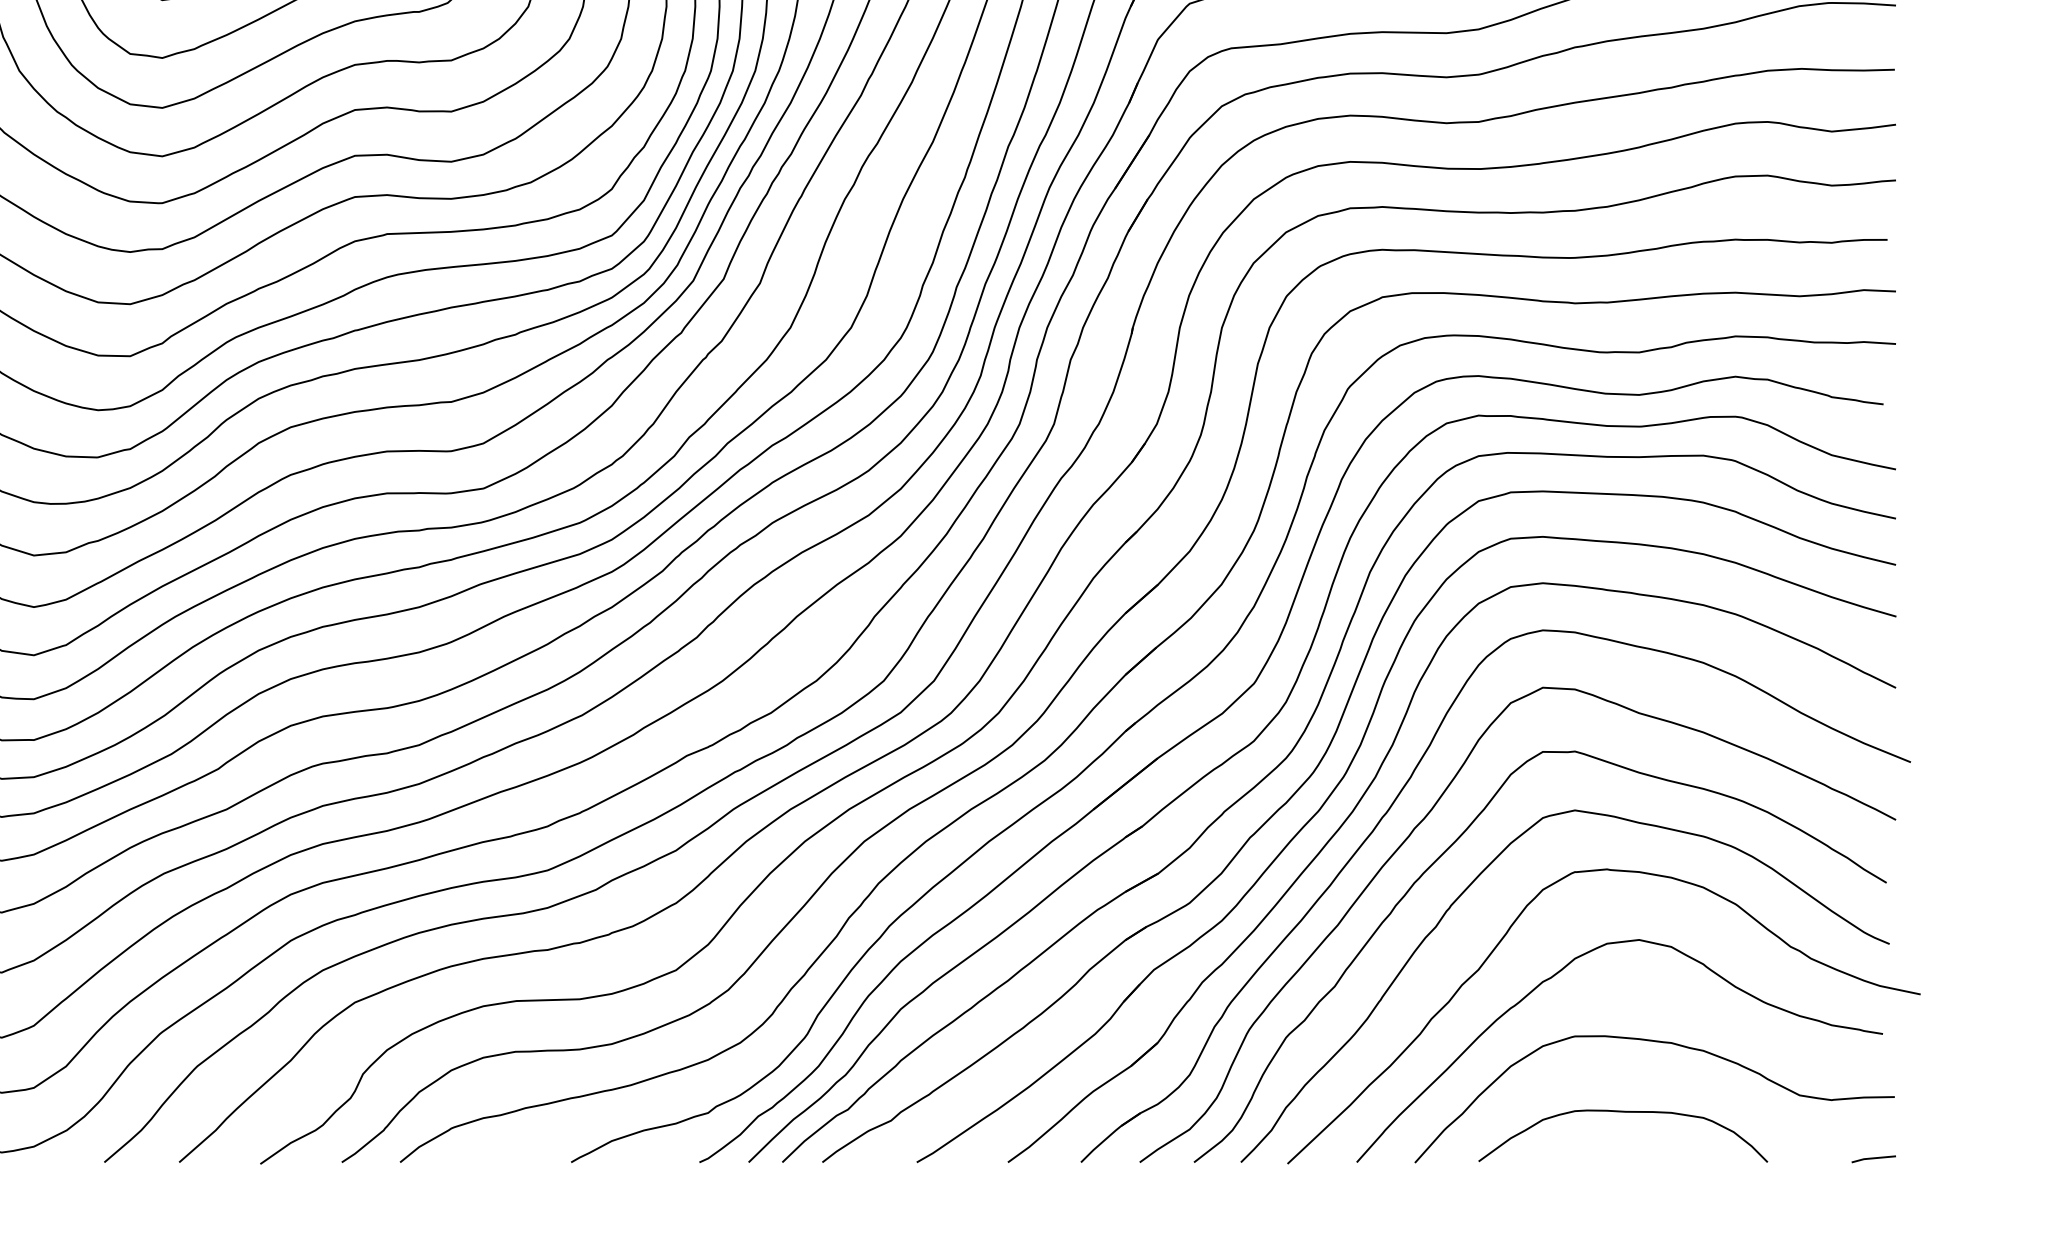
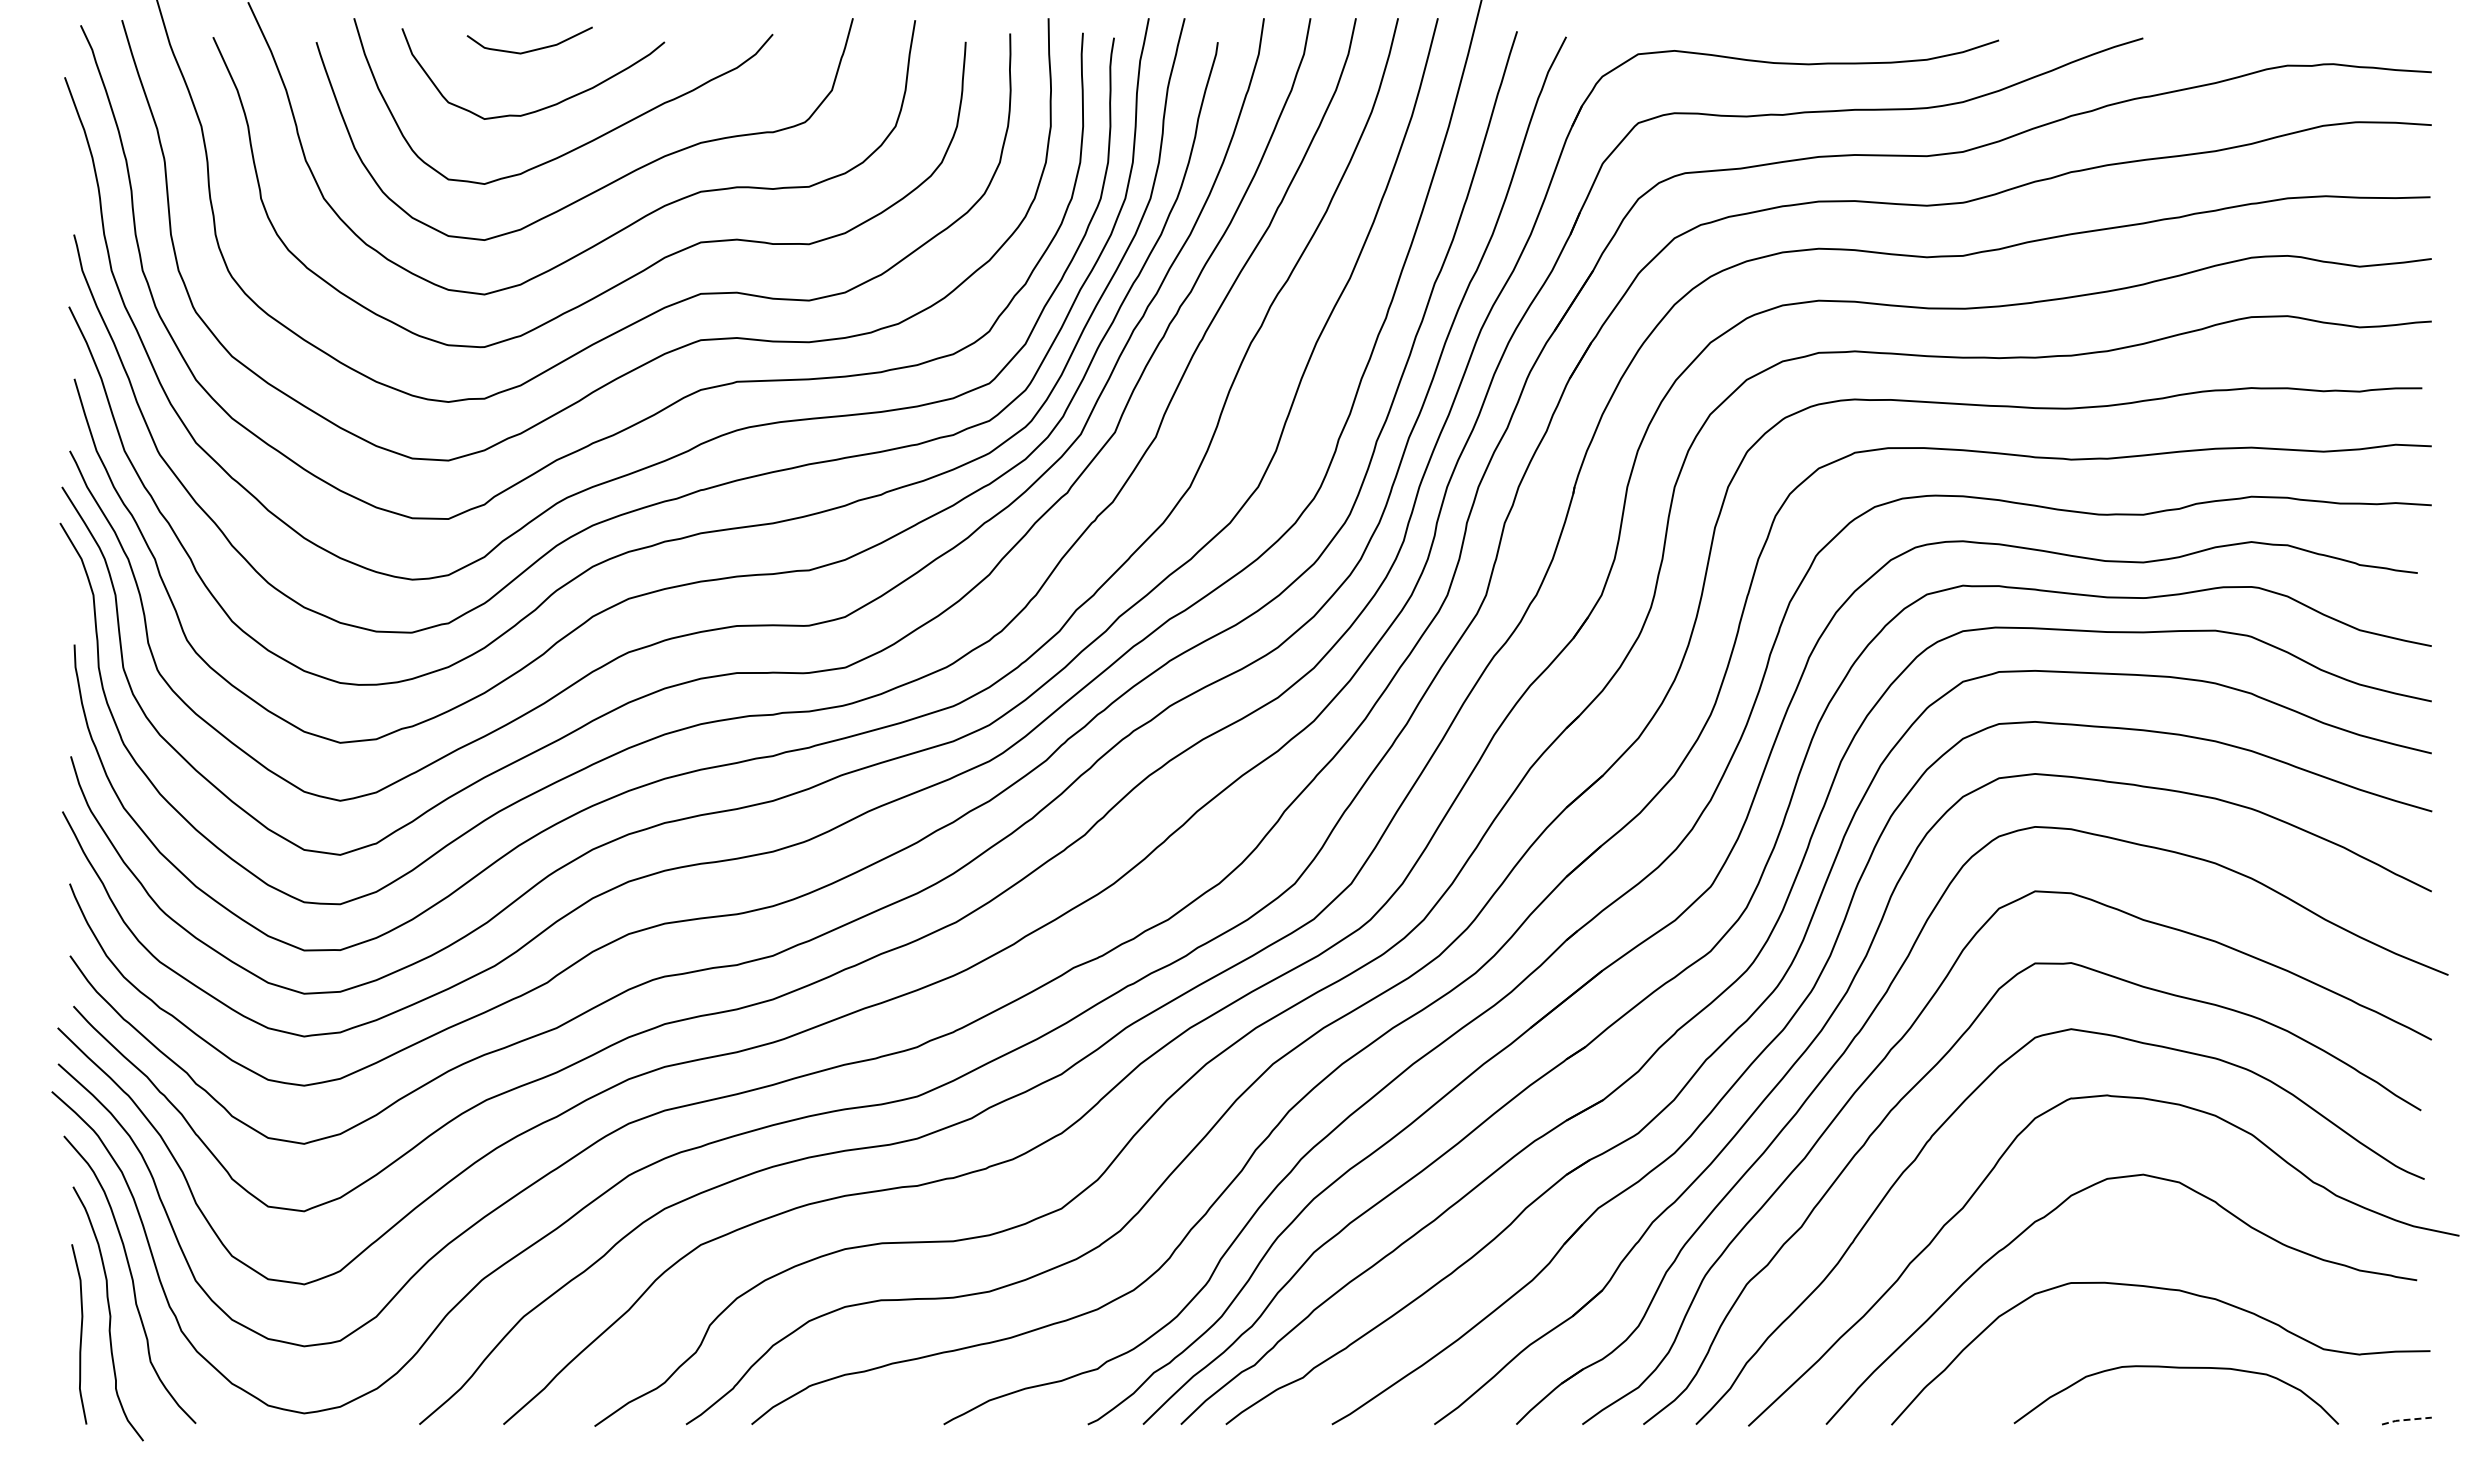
curve: (1623, 1112) -> (2176, 1368), moved
line: (1873, 1157) -> (2406, 1419), solid -> dashed

